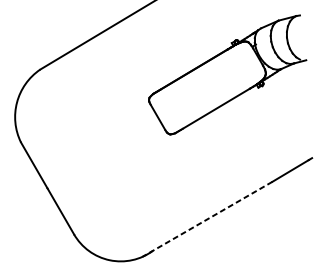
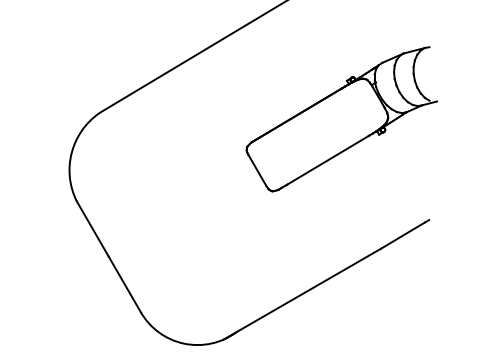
part: (227, 75) -> (341, 119), moved
line: (207, 219) -> (302, 294), dashed -> solid

